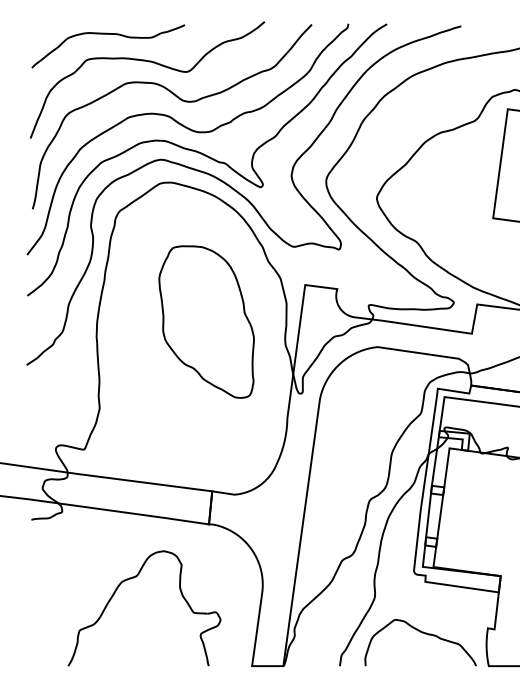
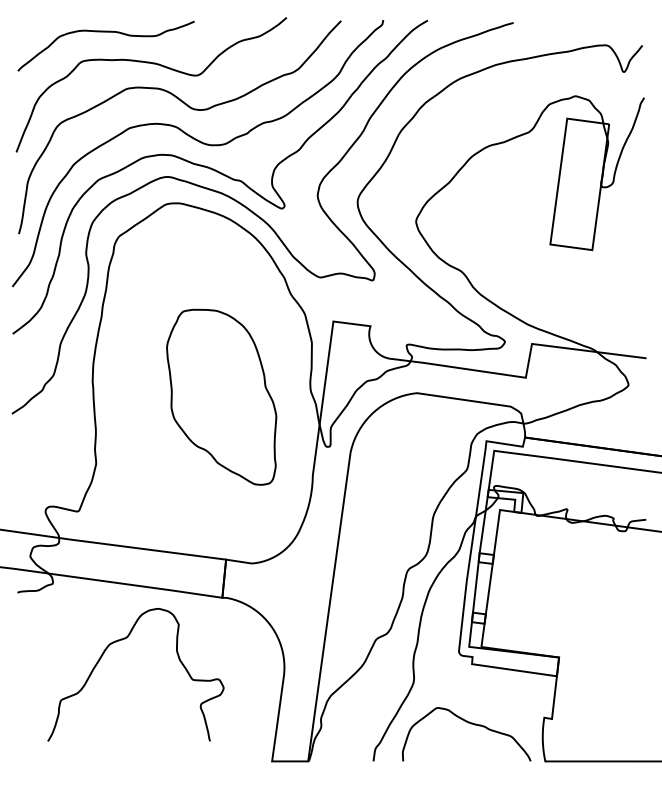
part: (206, 321) -> (221, 396), moved
part: (135, 577) -> (125, 639), moved

